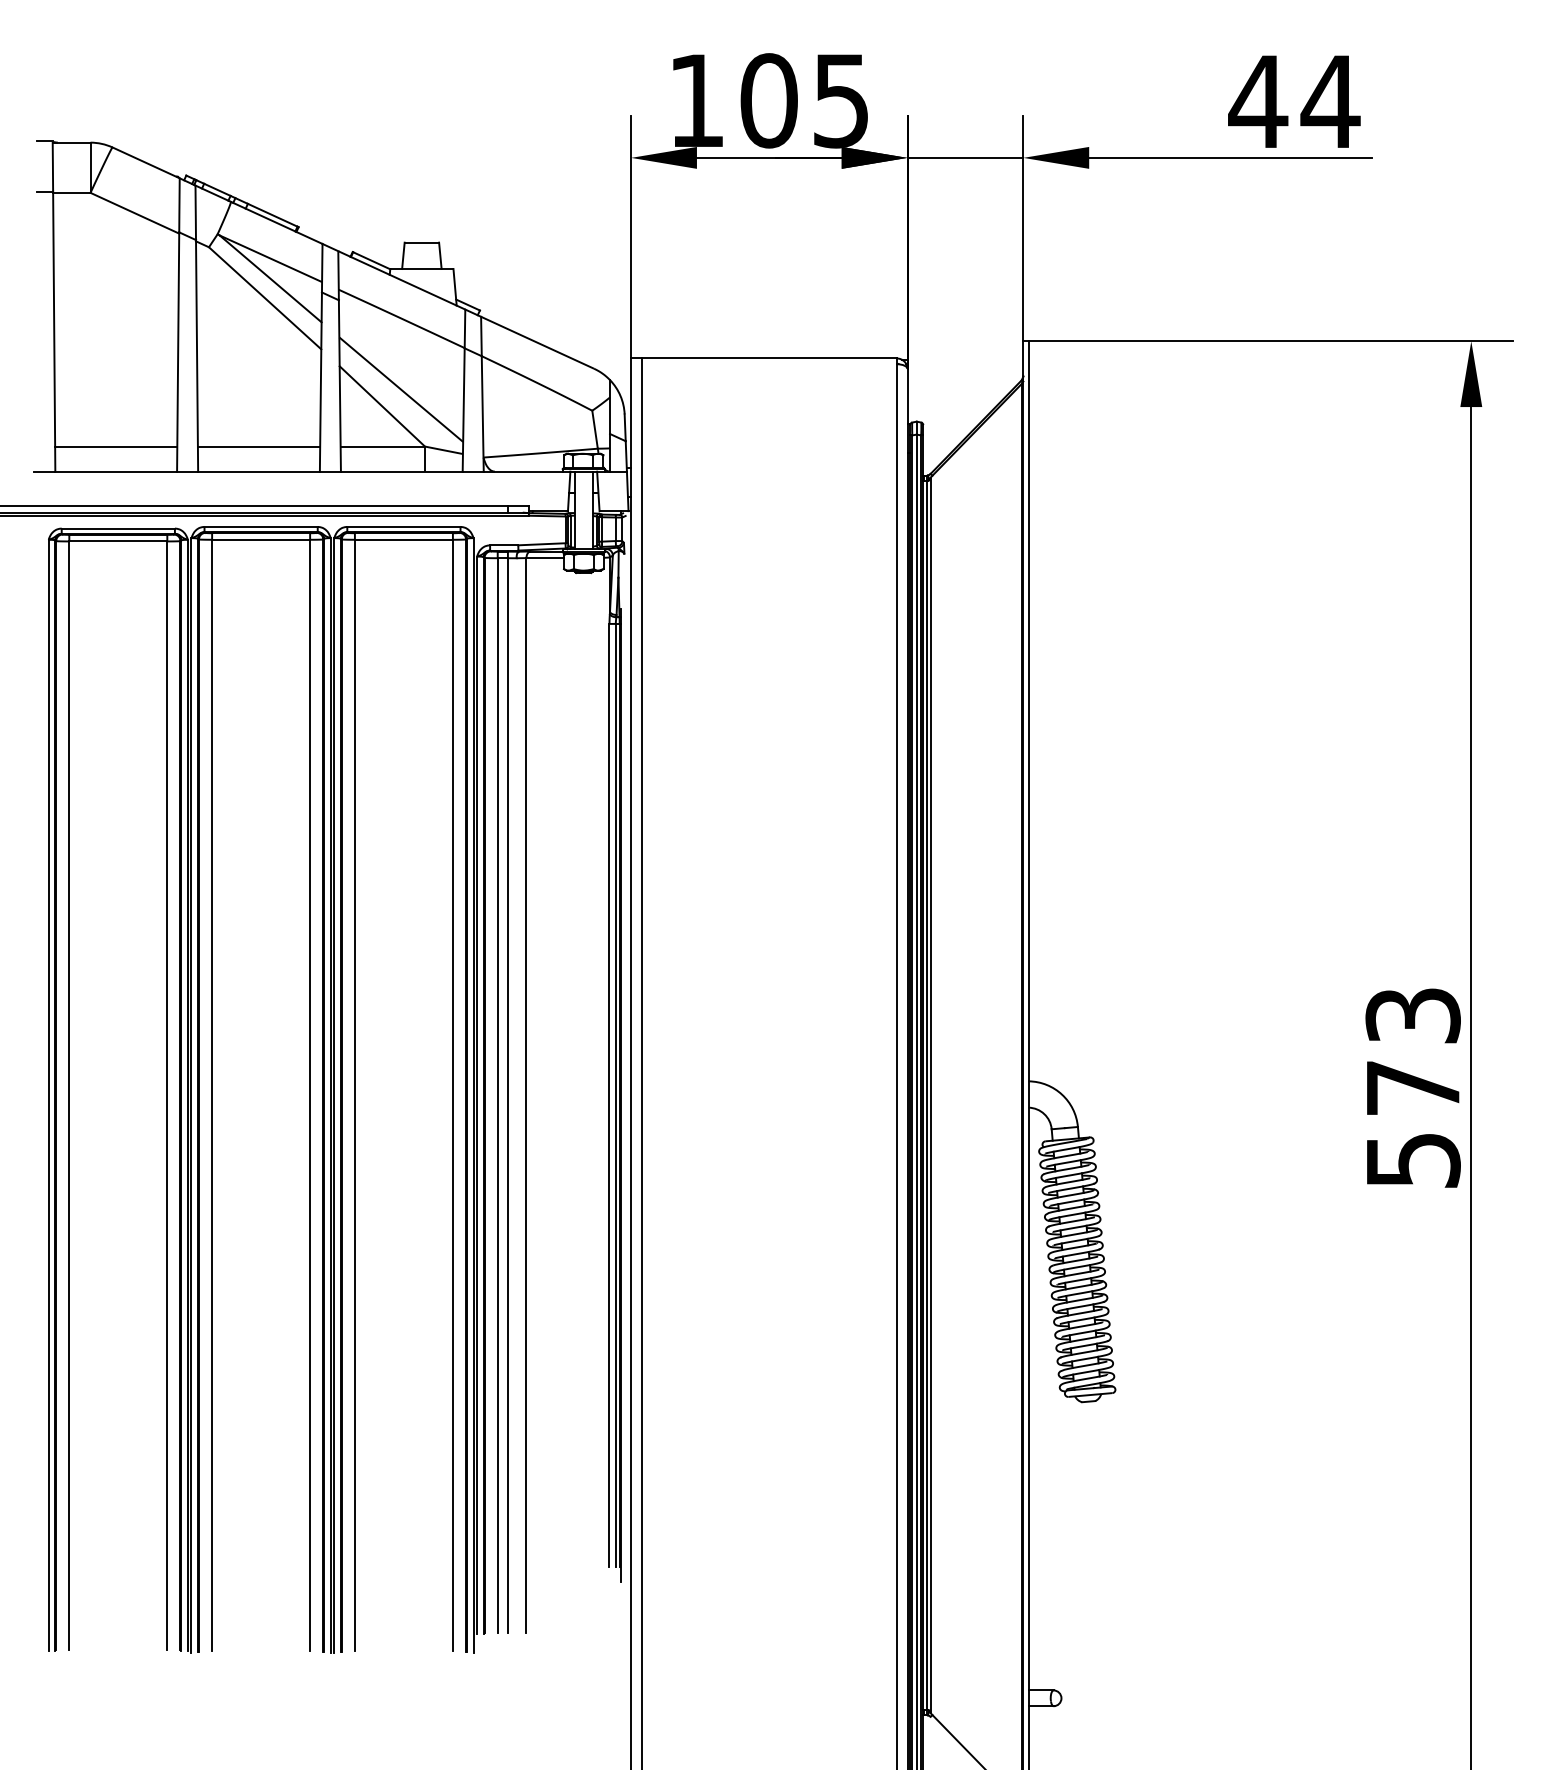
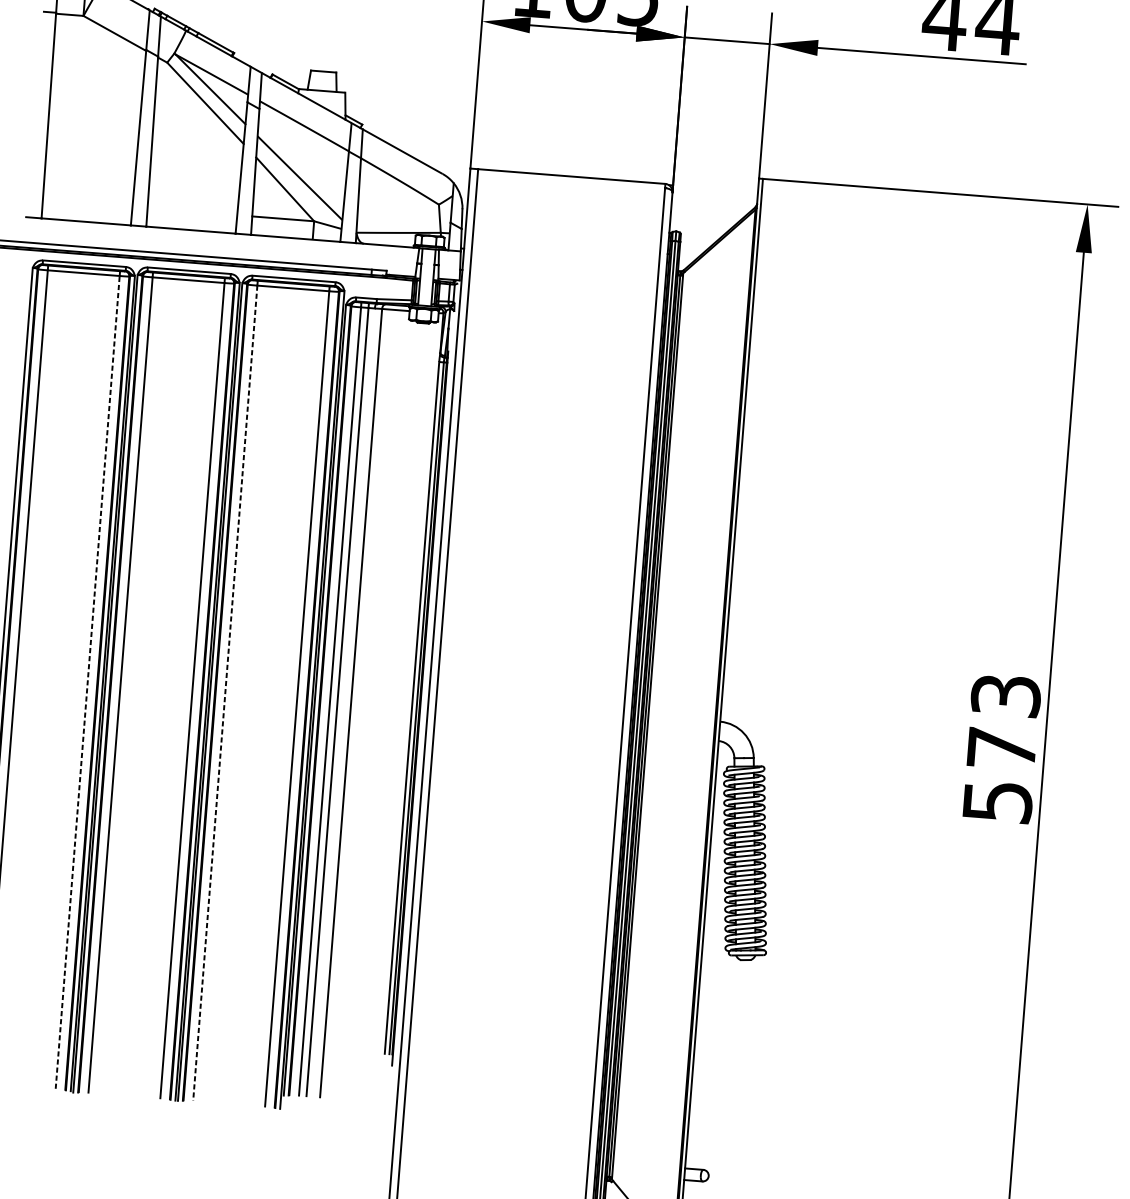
line: (116, 446) -> (87, 203), removed
line: (258, 446) -> (192, 211), removed
line: (167, 1095) -> (87, 682), solid -> dashed
line: (354, 1095) -> (224, 693), solid -> dashed

